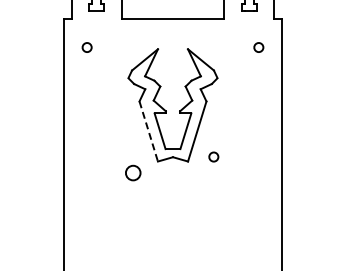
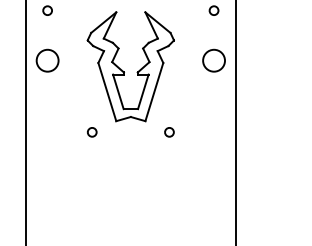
circle: (87, 99) -> (47, 61), added
circle: (258, 99) -> (213, 61), added
line: (148, 131) -> (107, 92), dashed -> solid
circle: (213, 156) -> (169, 131), moved
circle: (132, 172) -> (91, 131), size x0.62

